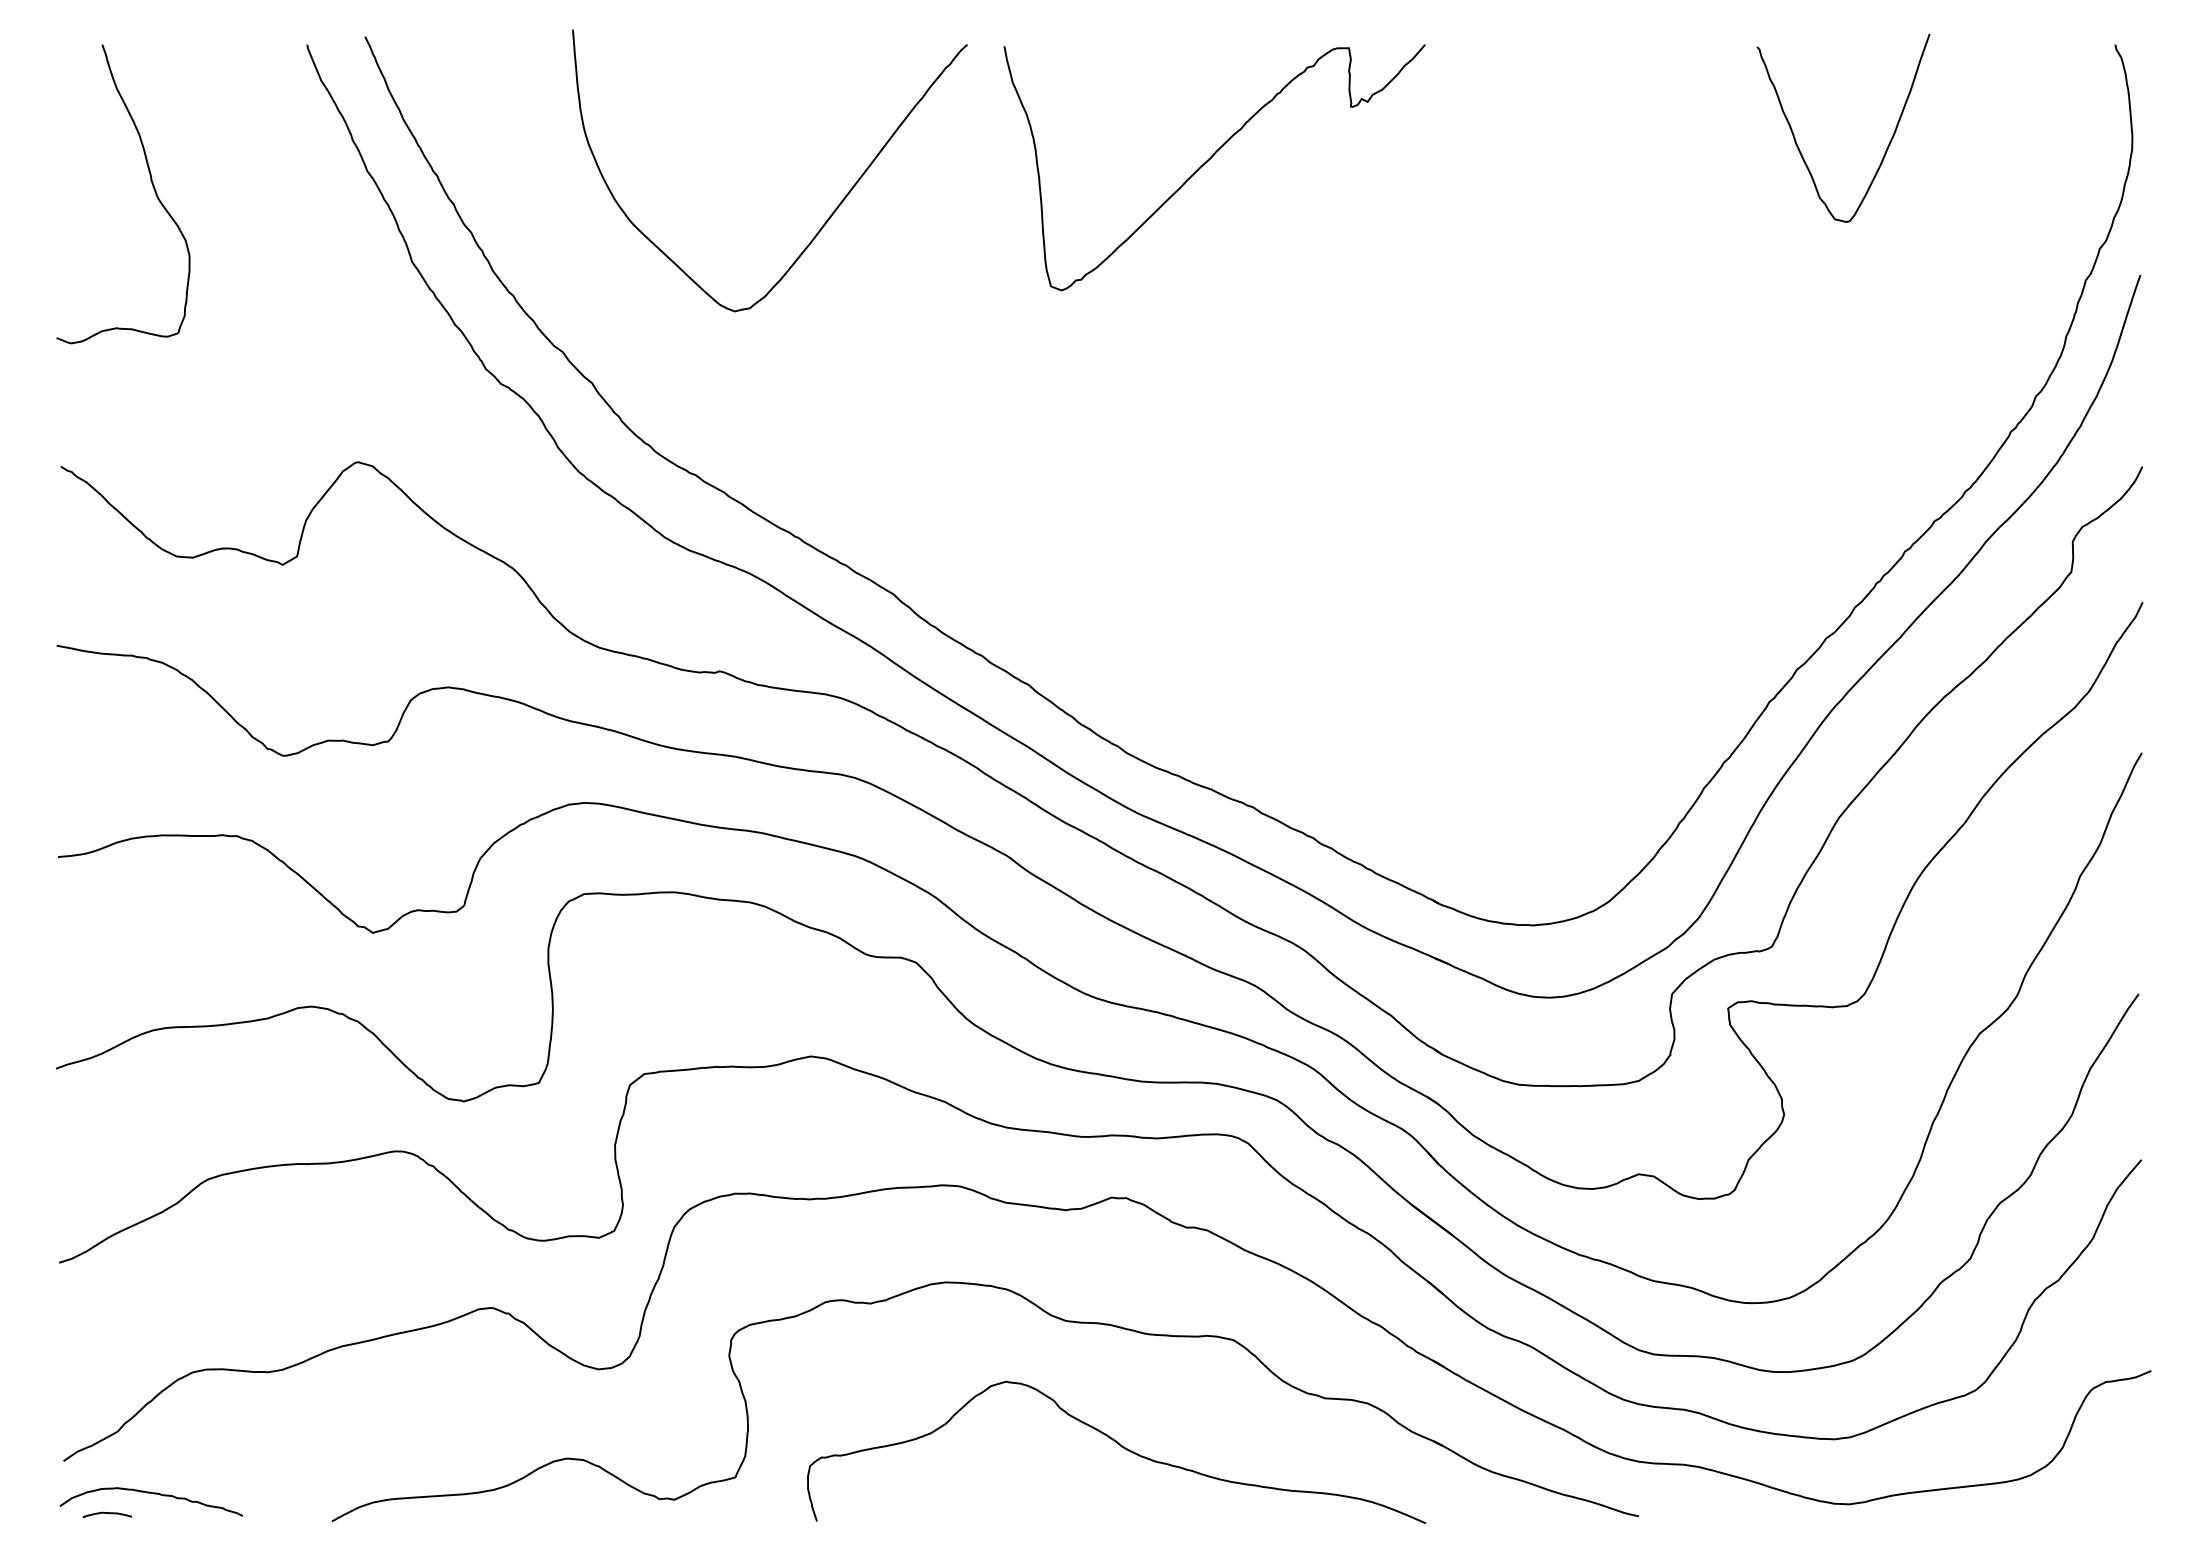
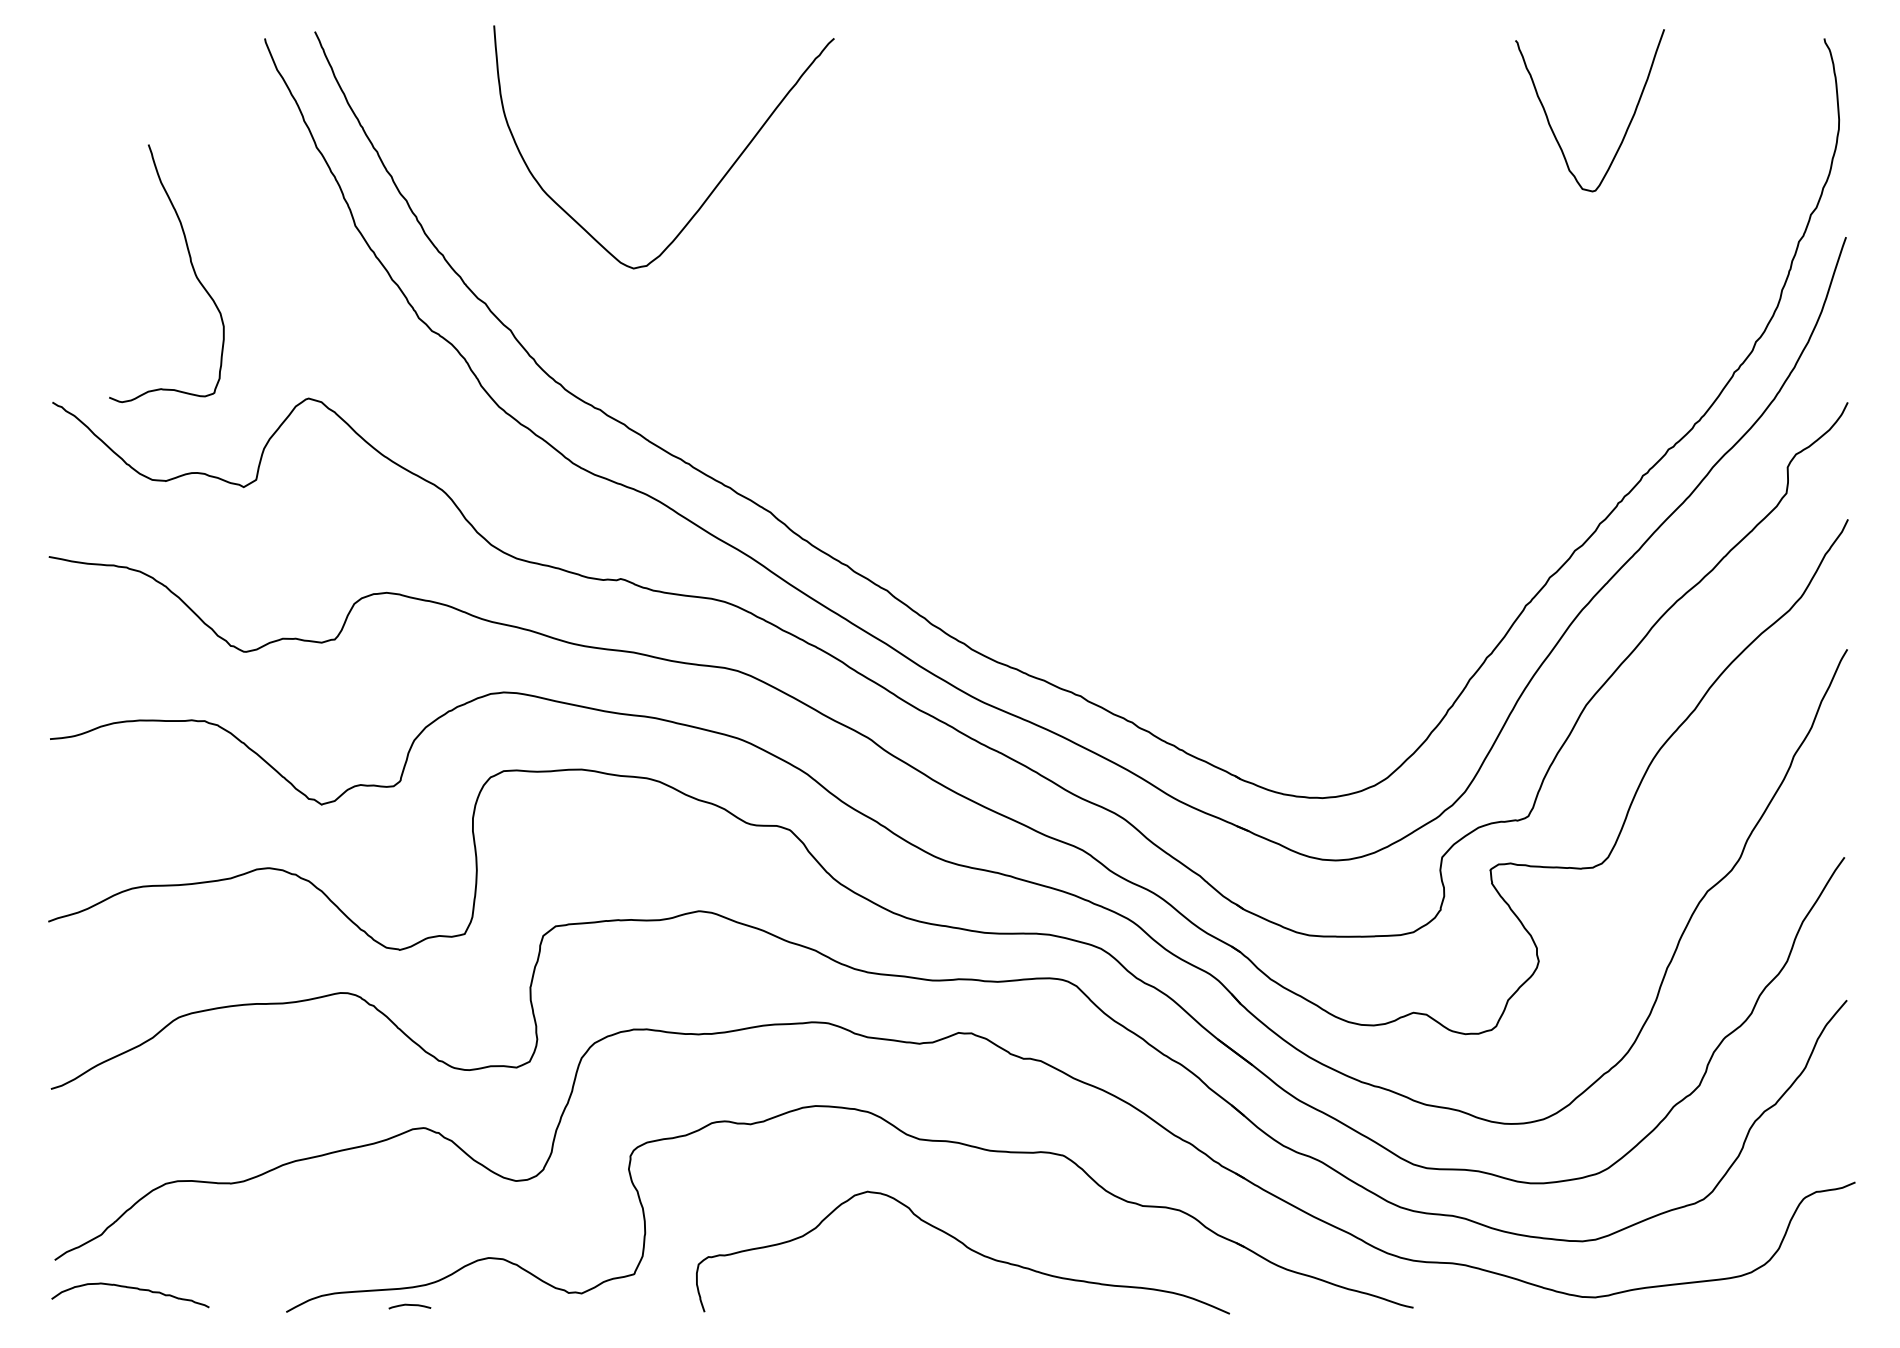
curve: (1208, 161) -> (1042, 139), removed
curve: (151, 183) -> (190, 264), moved
curve: (106, 1513) -> (409, 1305), moved

